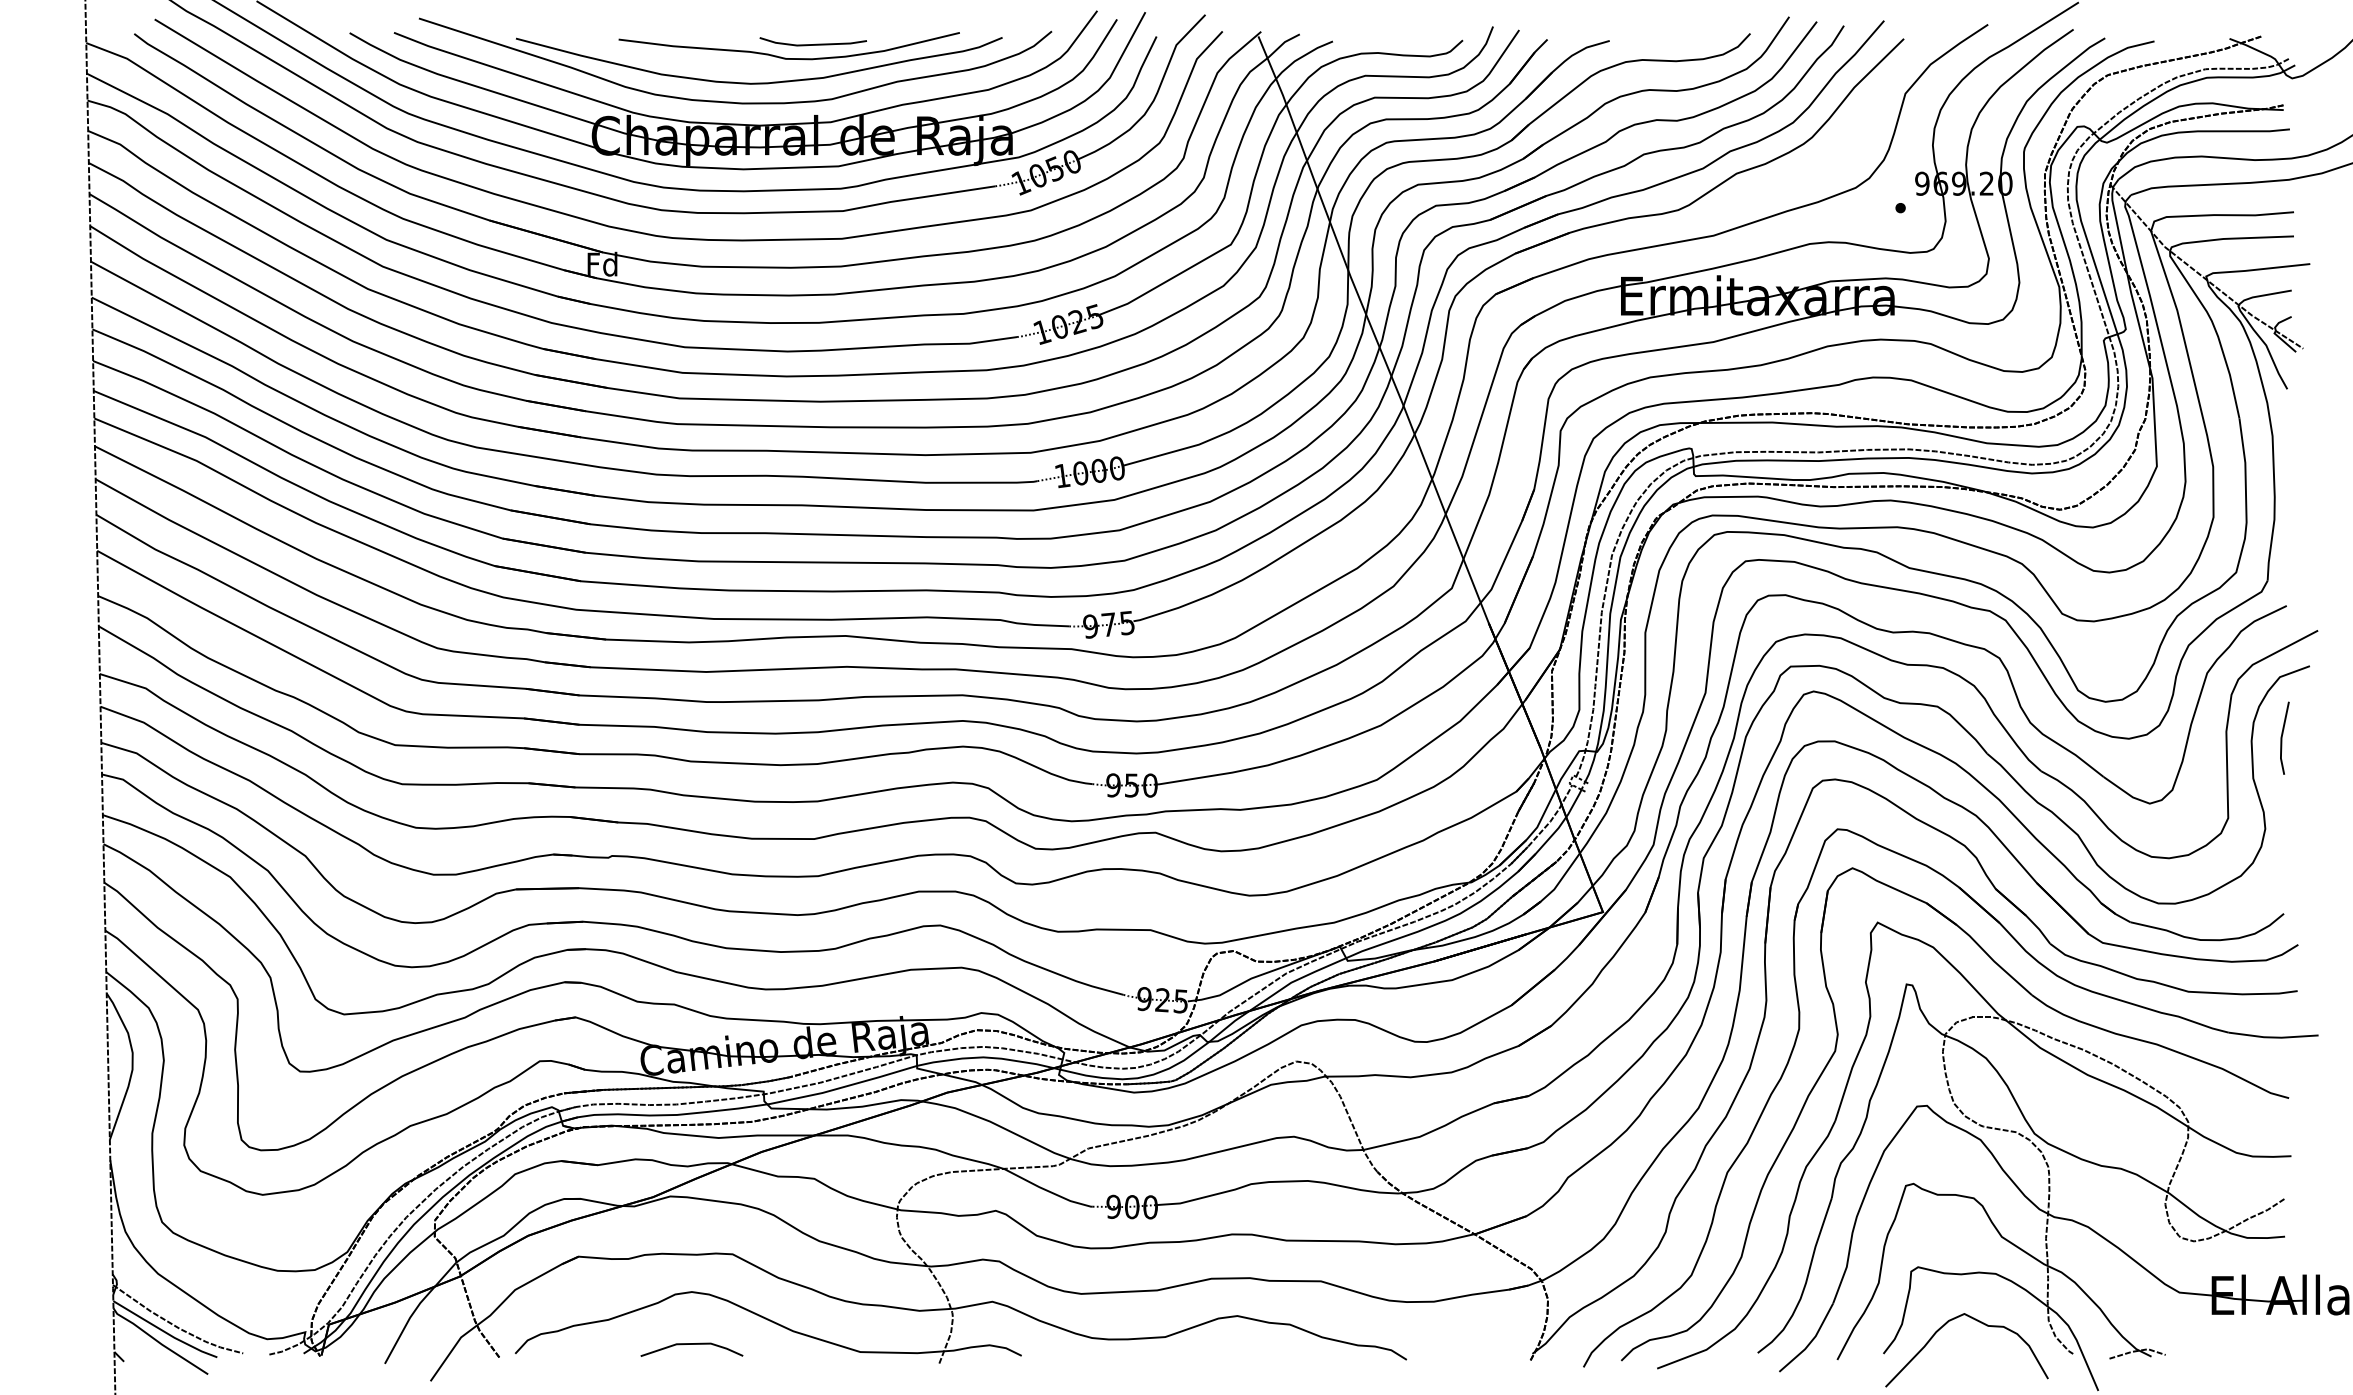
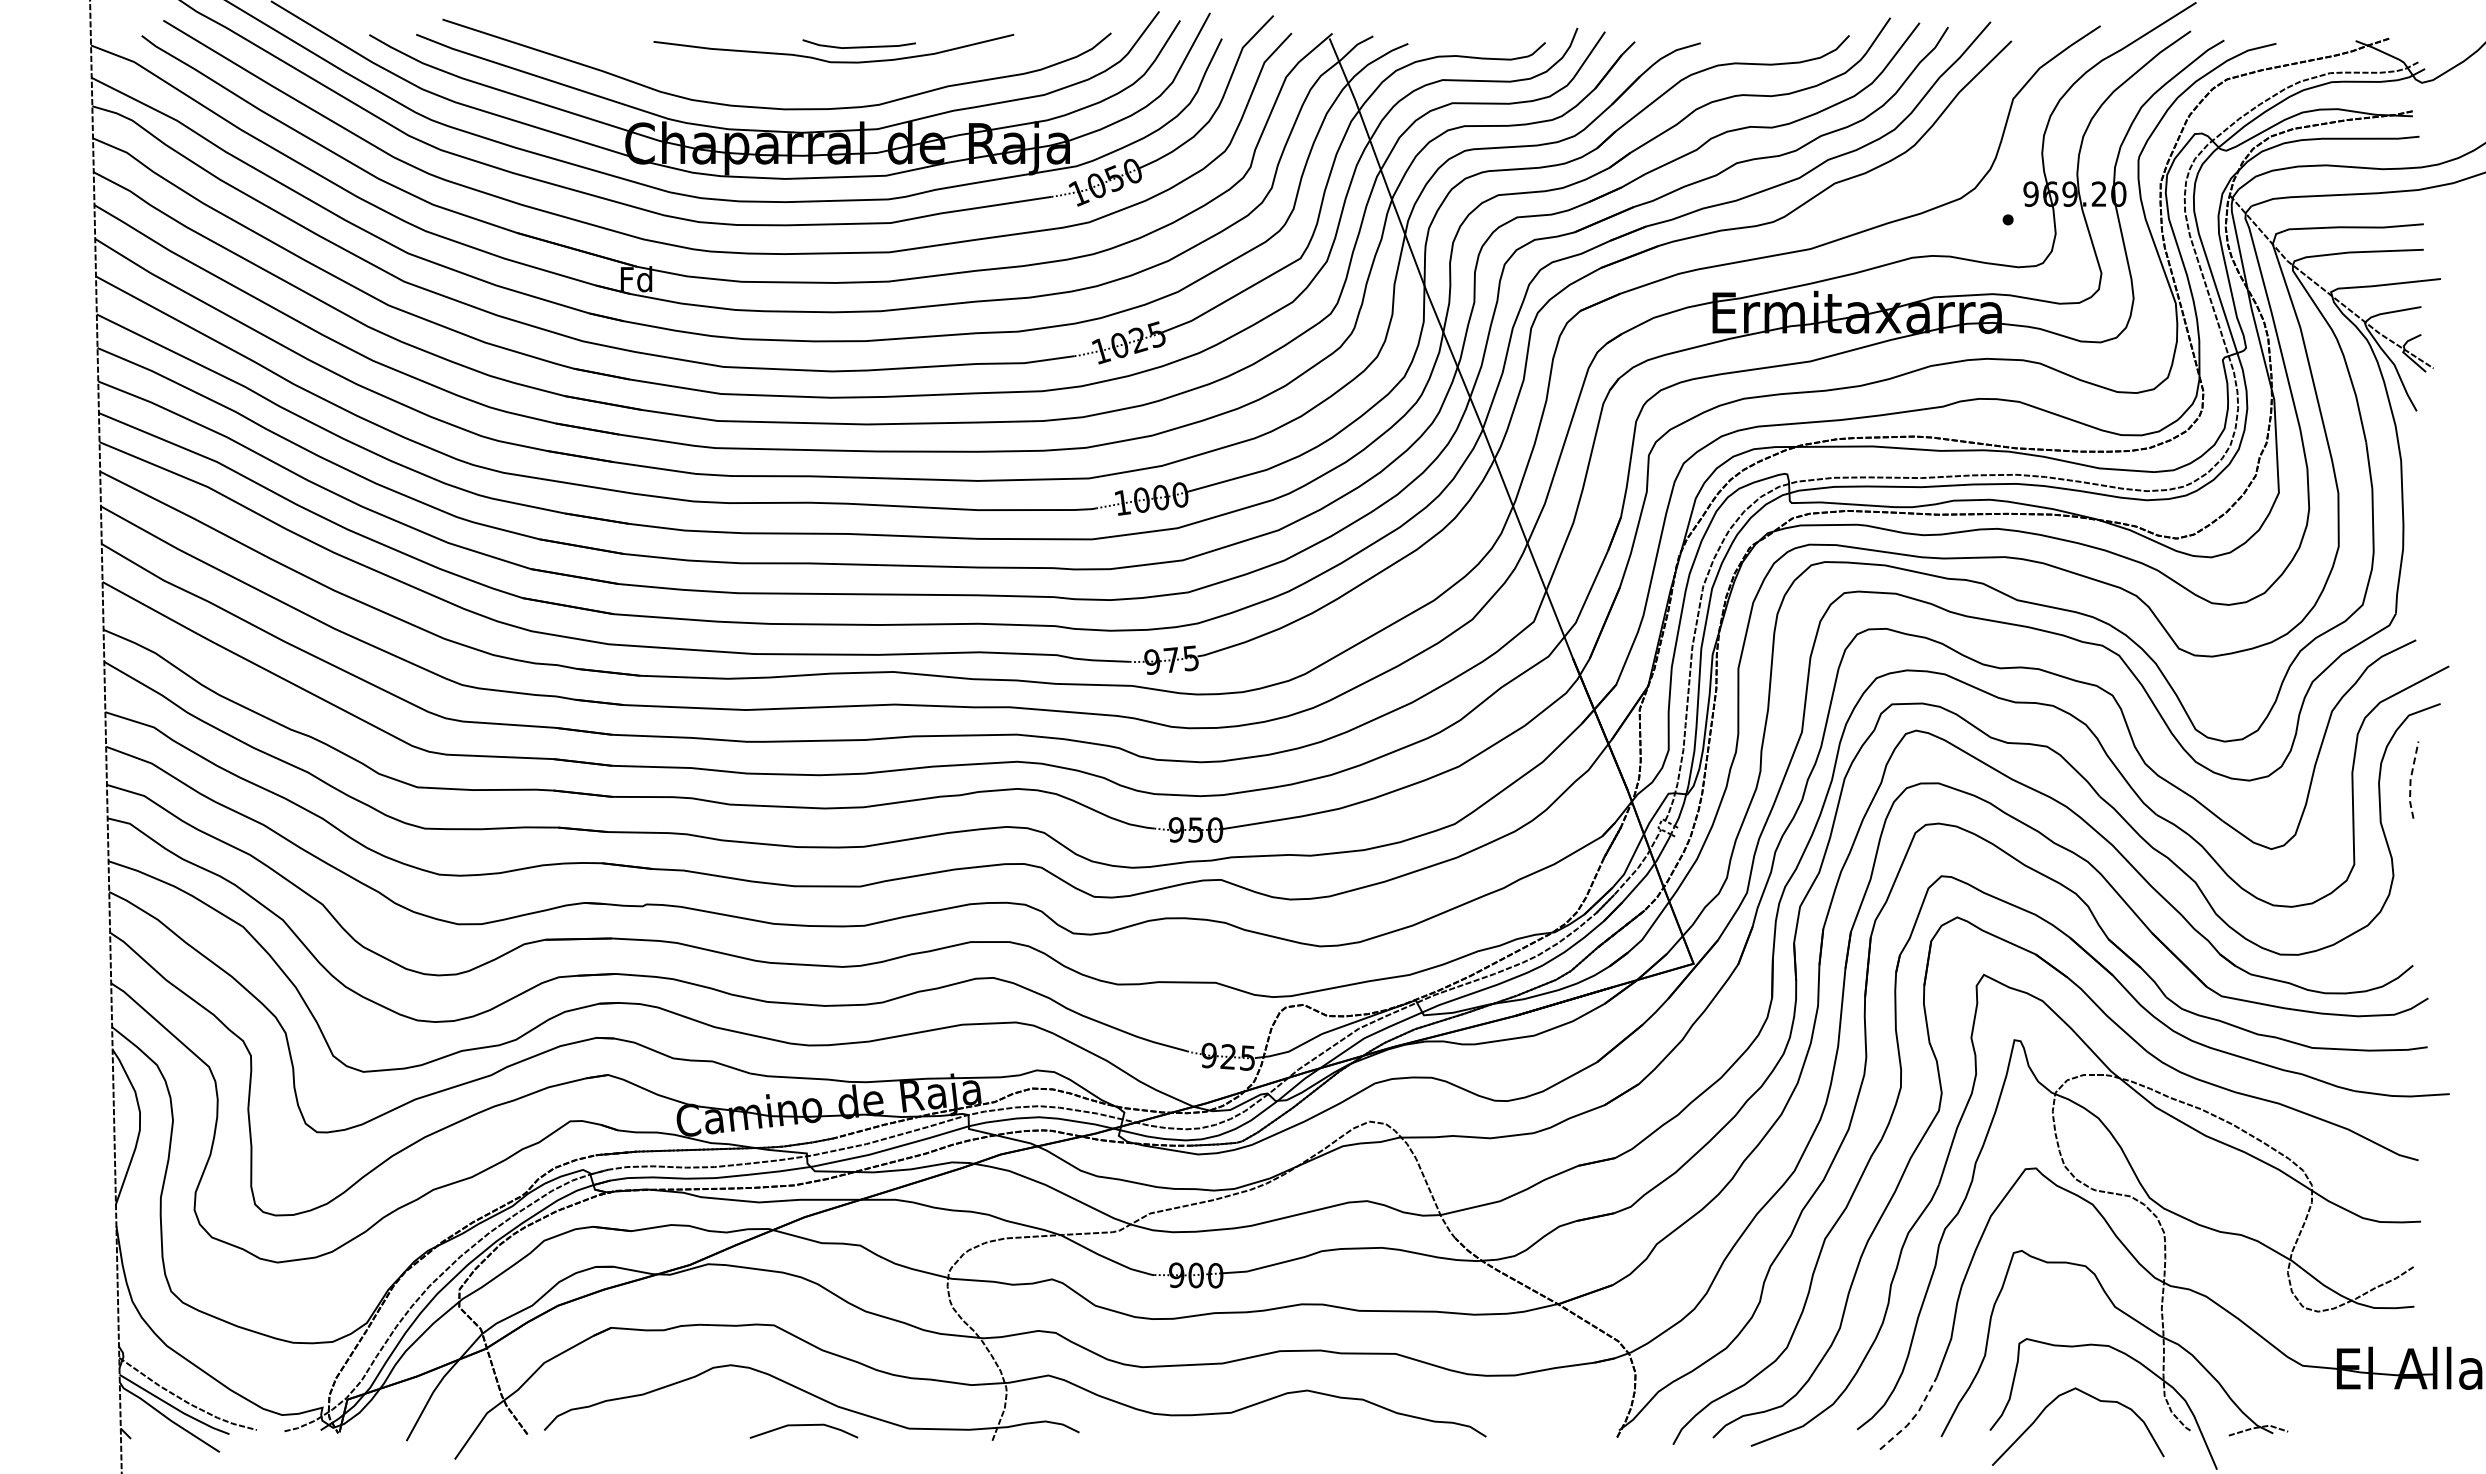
curve: (759, 82) -> (802, 87), removed
line: (2281, 737) -> (2410, 779), solid -> dashed
line: (1812, 1341) -> (1914, 1417), solid -> dashed
line: (691, 1344) -> (803, 1425), moved

